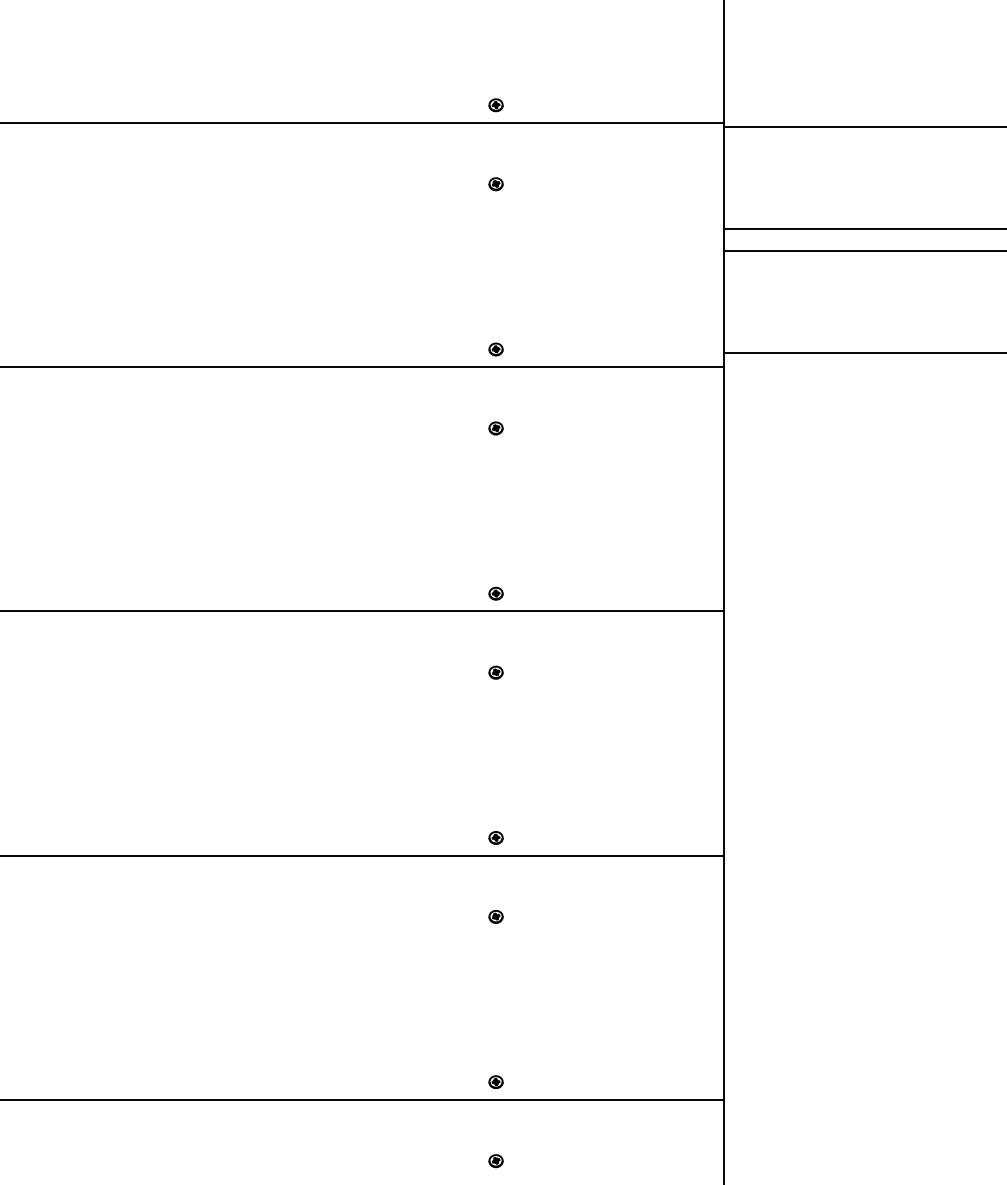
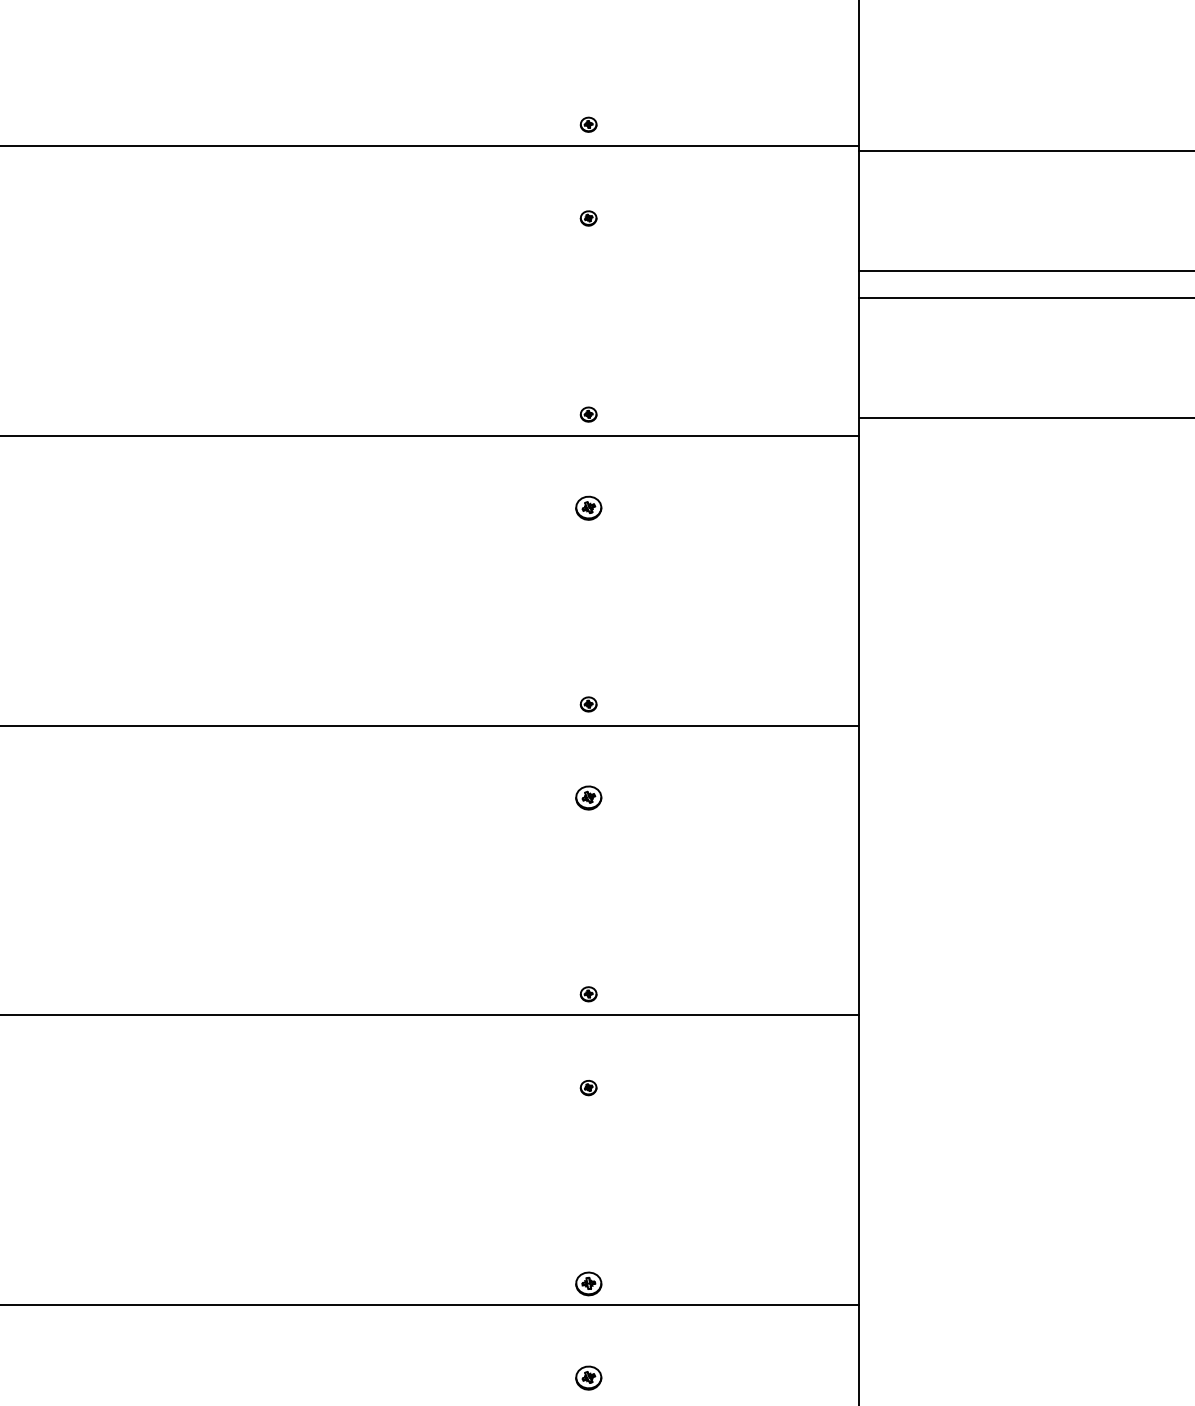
part: (495, 428) -> (588, 508), size x1.6
part: (495, 672) -> (588, 798), size x1.6
part: (495, 1082) -> (588, 1284), size x1.6
part: (495, 1160) -> (588, 1377), size x1.6

